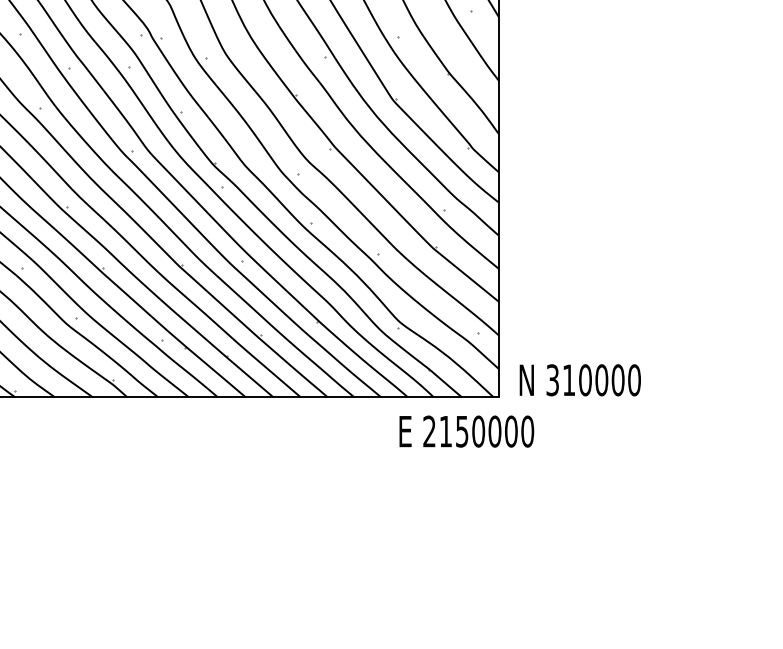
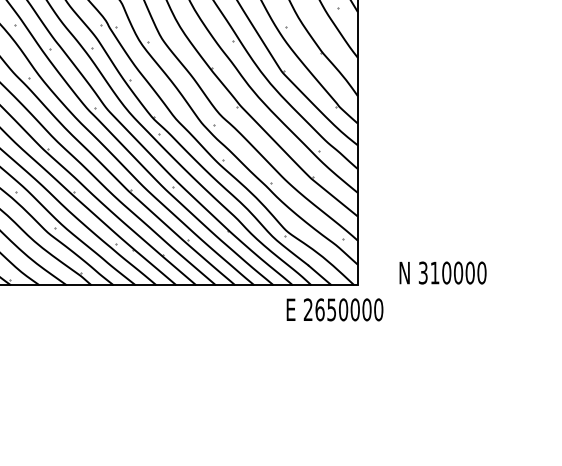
text: (579, 380) -> (442, 273), moved
text: (445, 431) -> (319, 309), 2150000 -> 2650000

